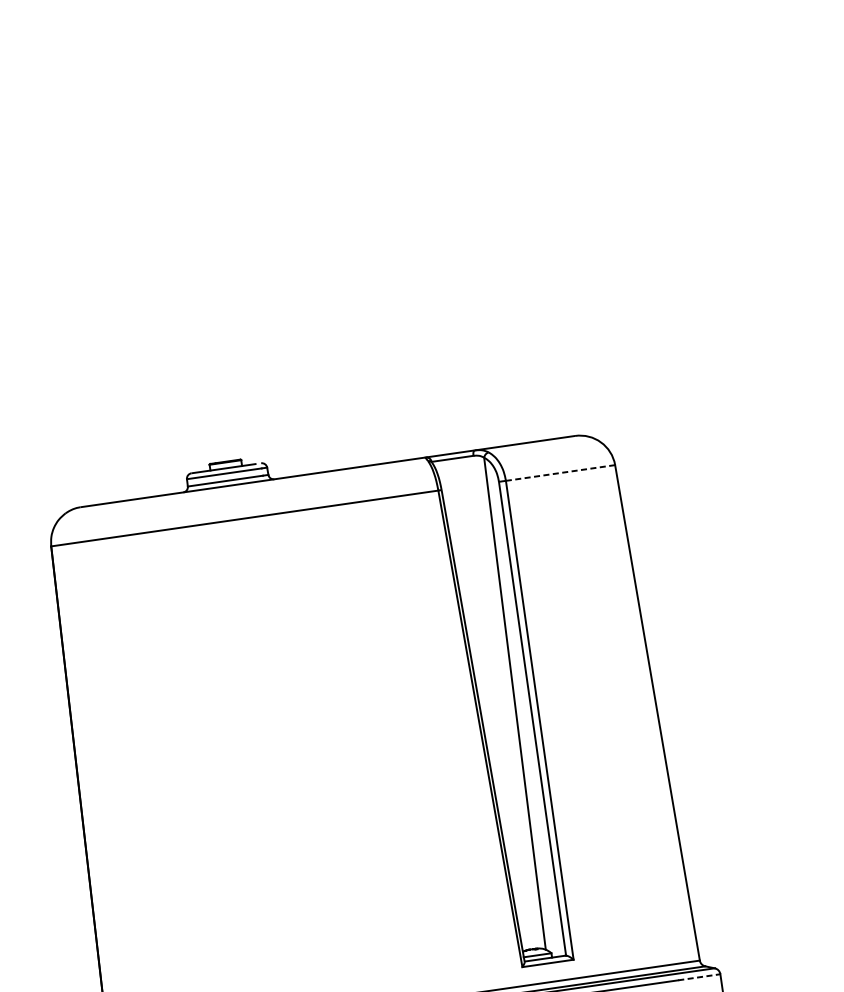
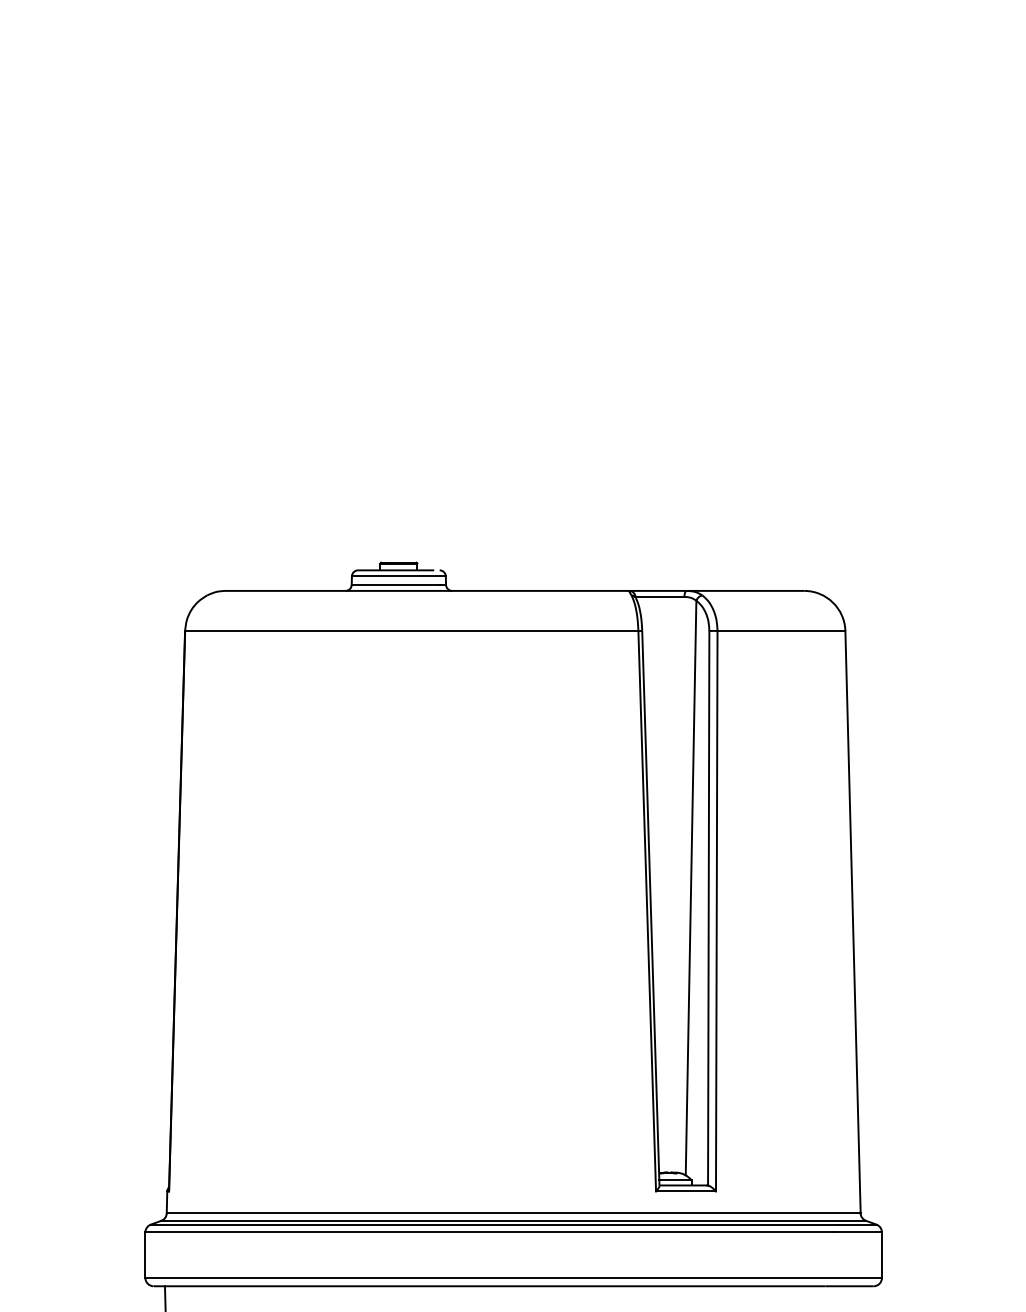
line: (560, 473) -> (781, 631), dashed -> solid
line: (699, 977) -> (857, 1232), dashed -> solid

